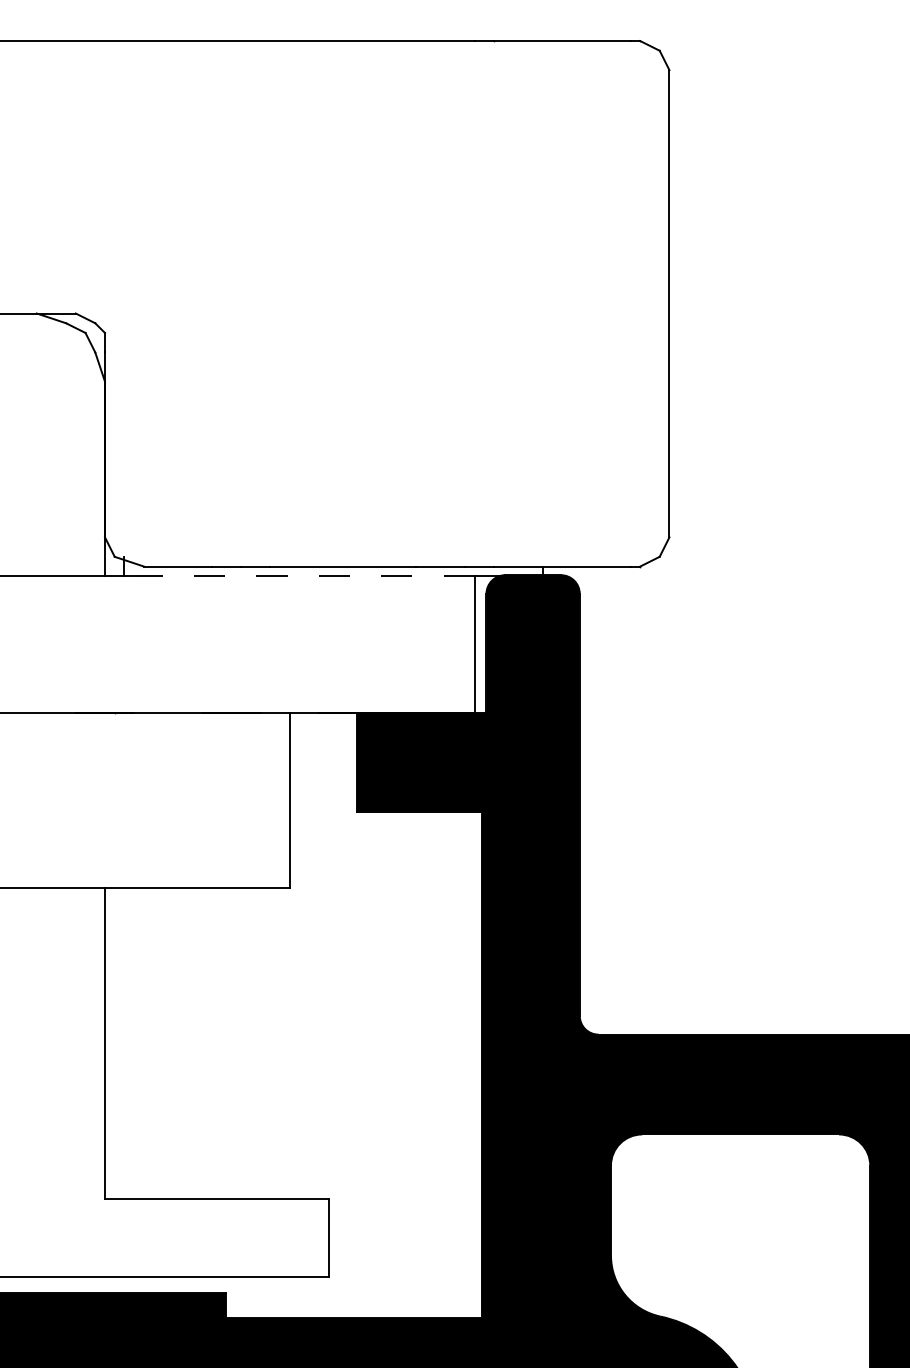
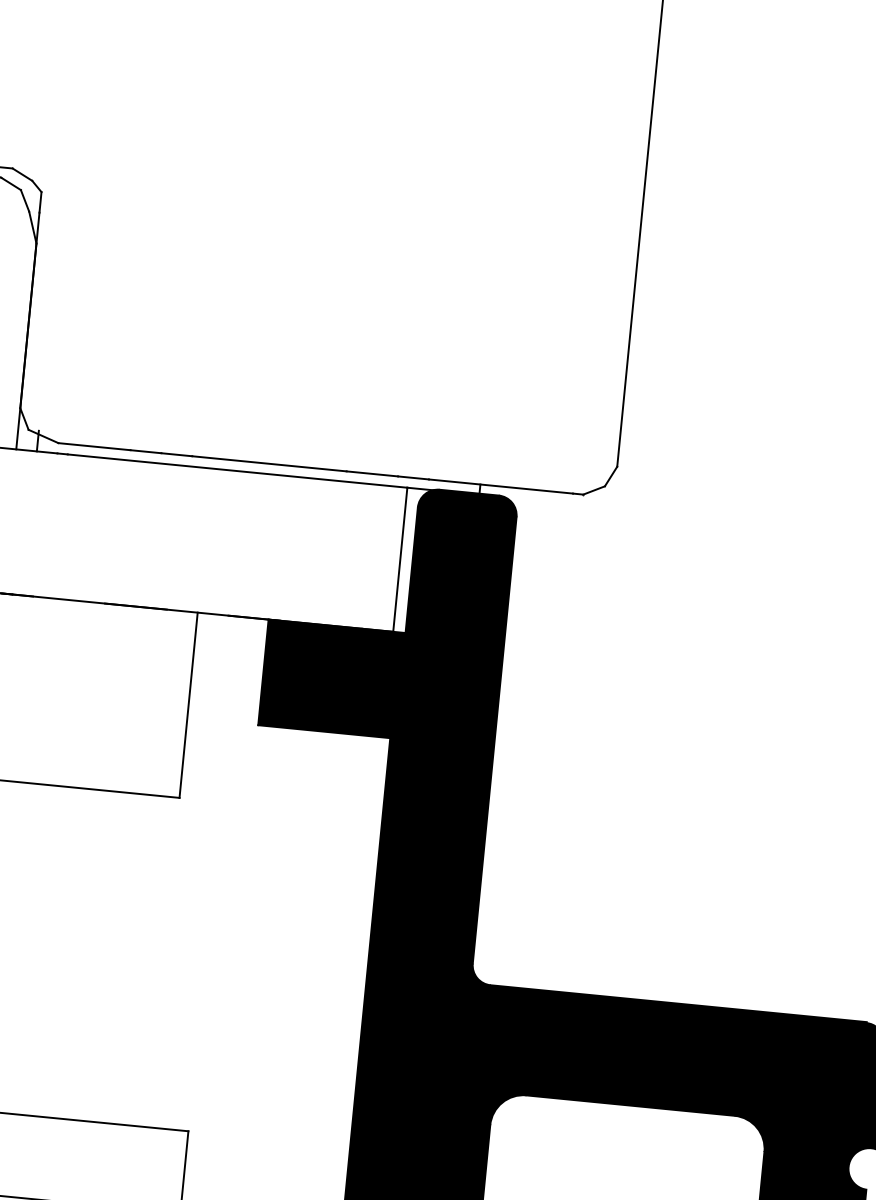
line: (314, 576) -> (237, 471), dashed -> solid

